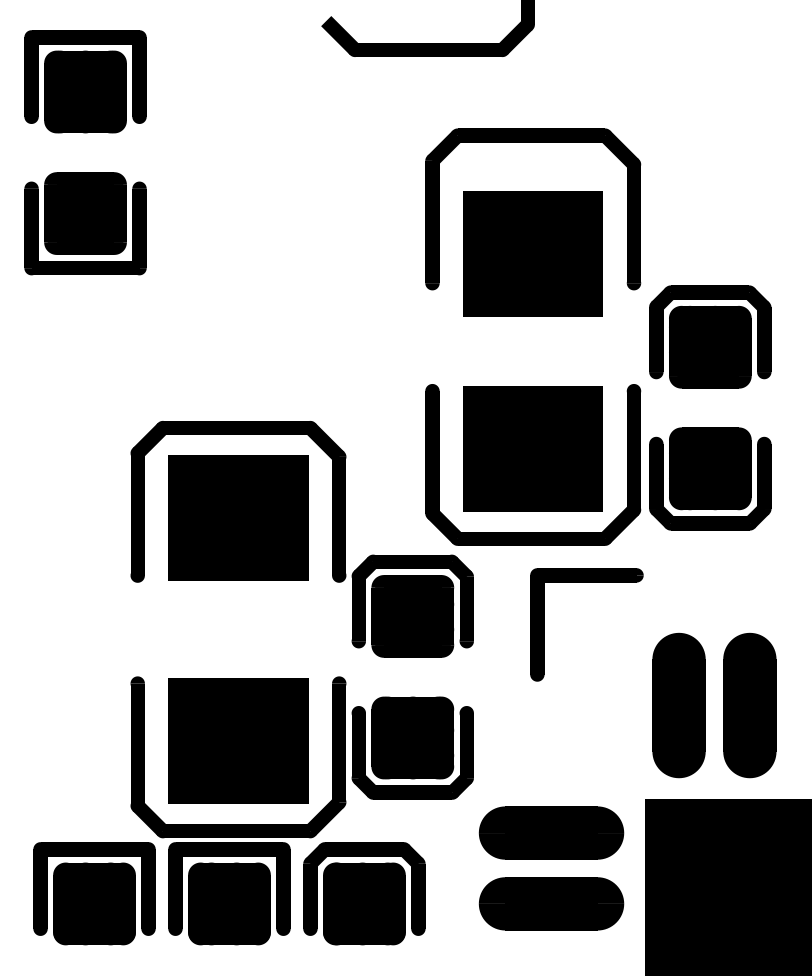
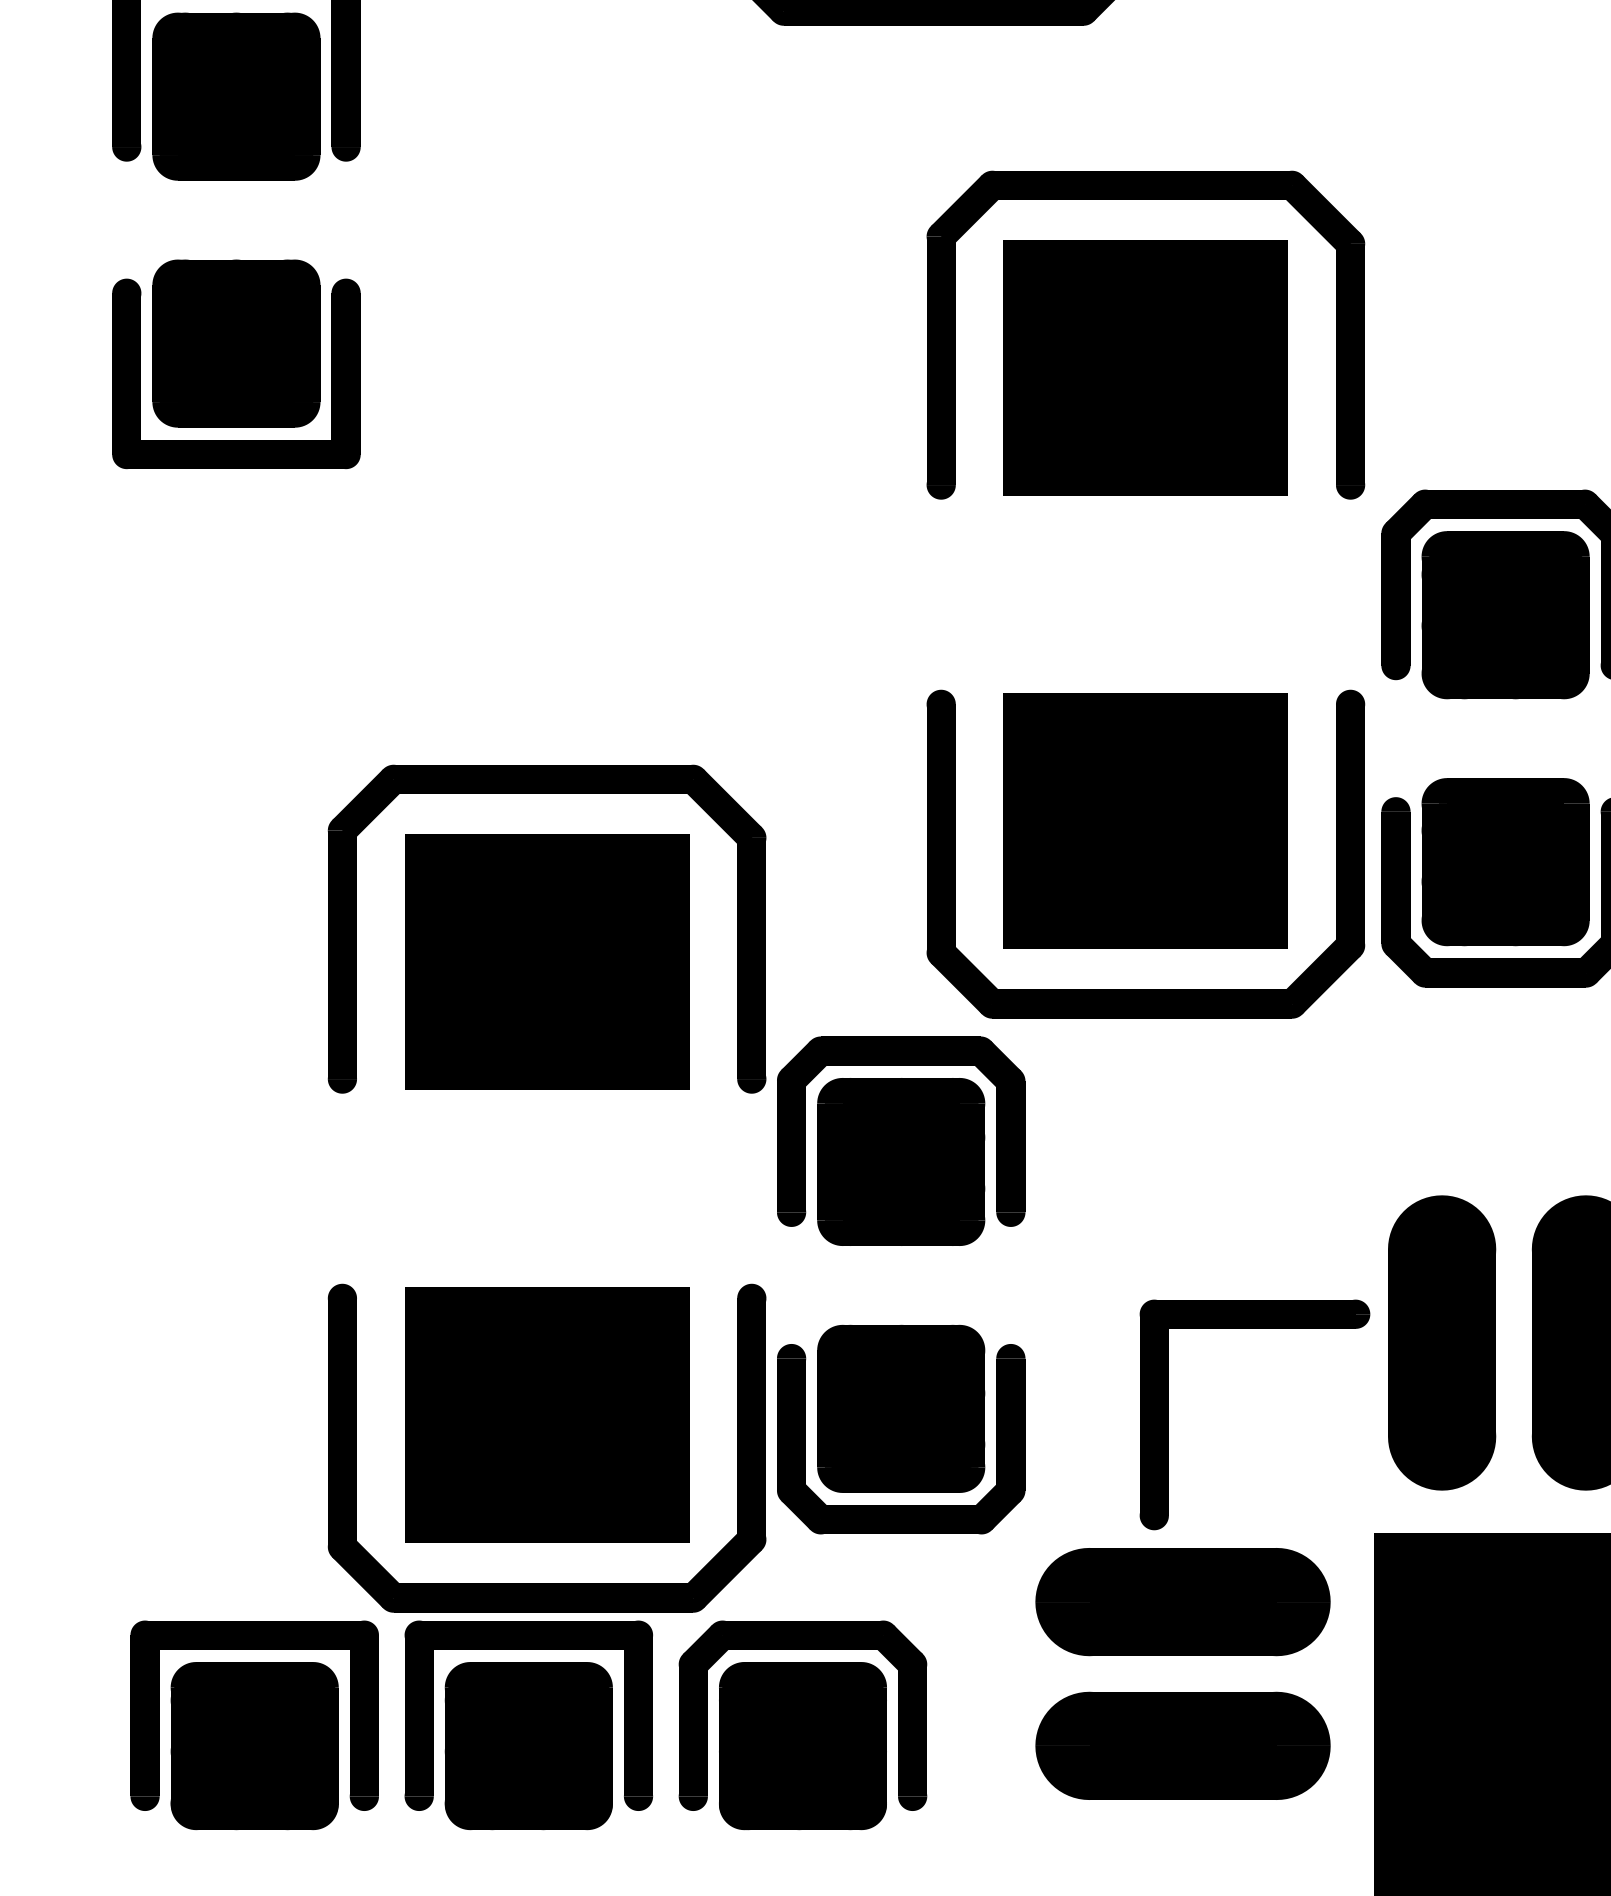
part: (532, 253) -> (1144, 367), moved
part: (586, 582) -> (1254, 1328), moved

